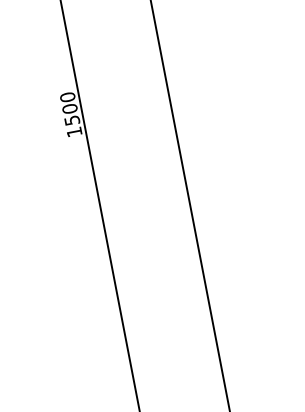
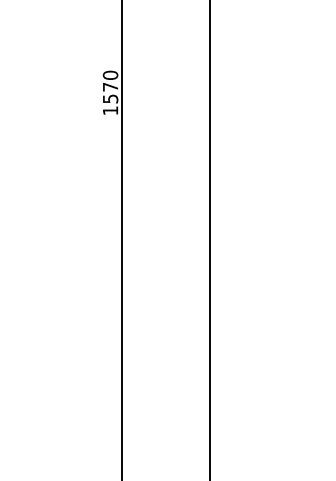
text: (69, 108) -> (110, 86), 1500 -> 1570

